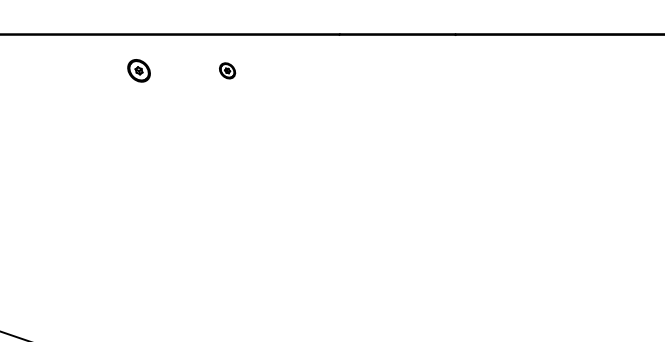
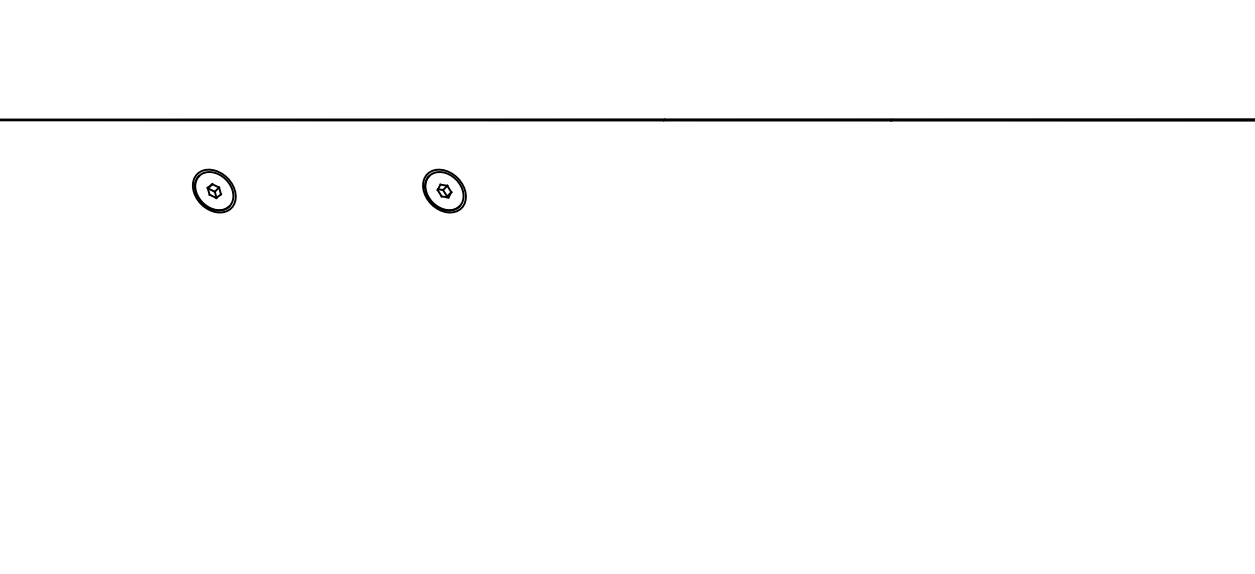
part: (138, 70) -> (213, 190), moved
part: (227, 70) -> (444, 190), size x1.43

